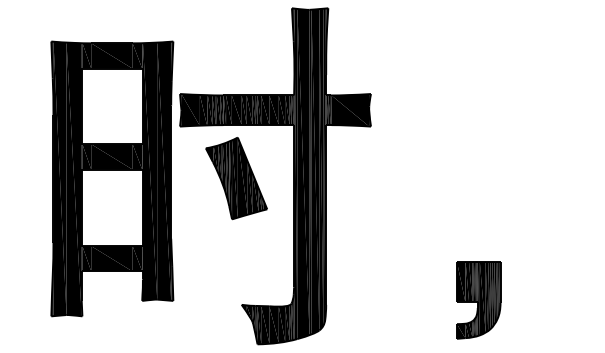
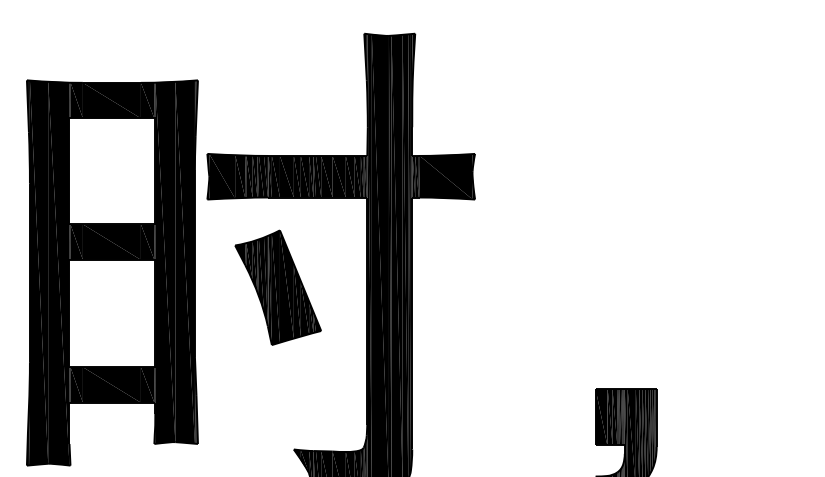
part: (236, 178) -> (278, 287), moved

